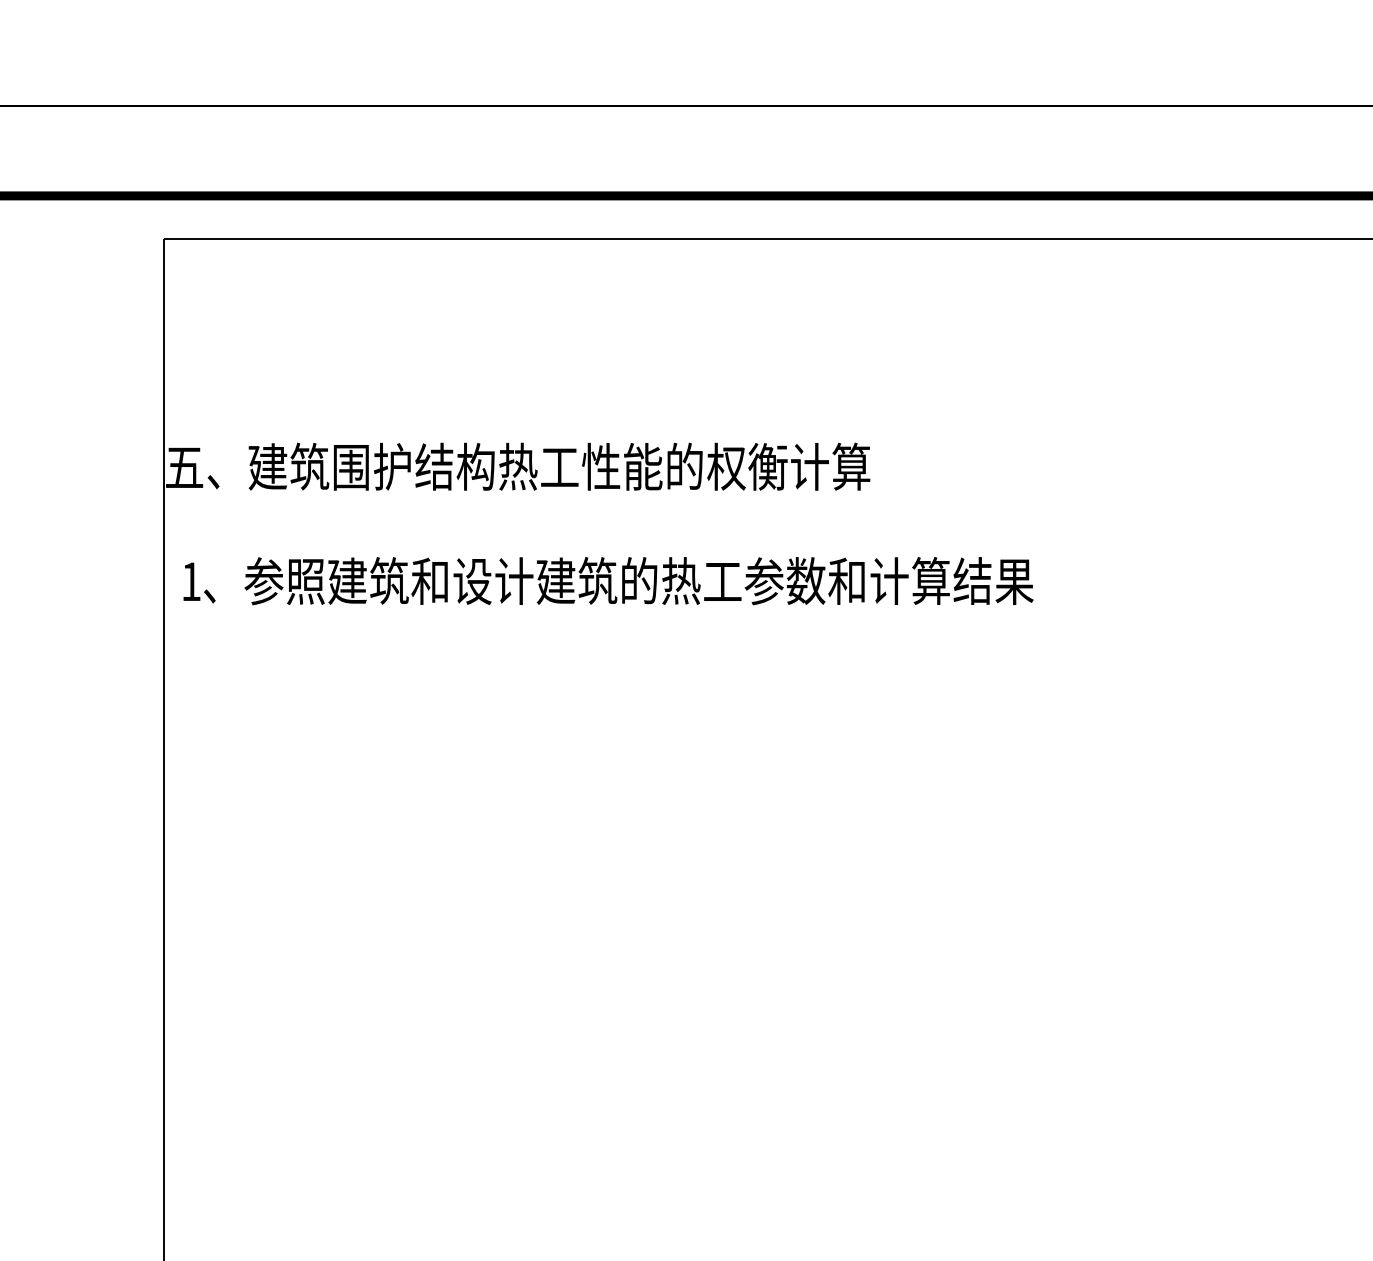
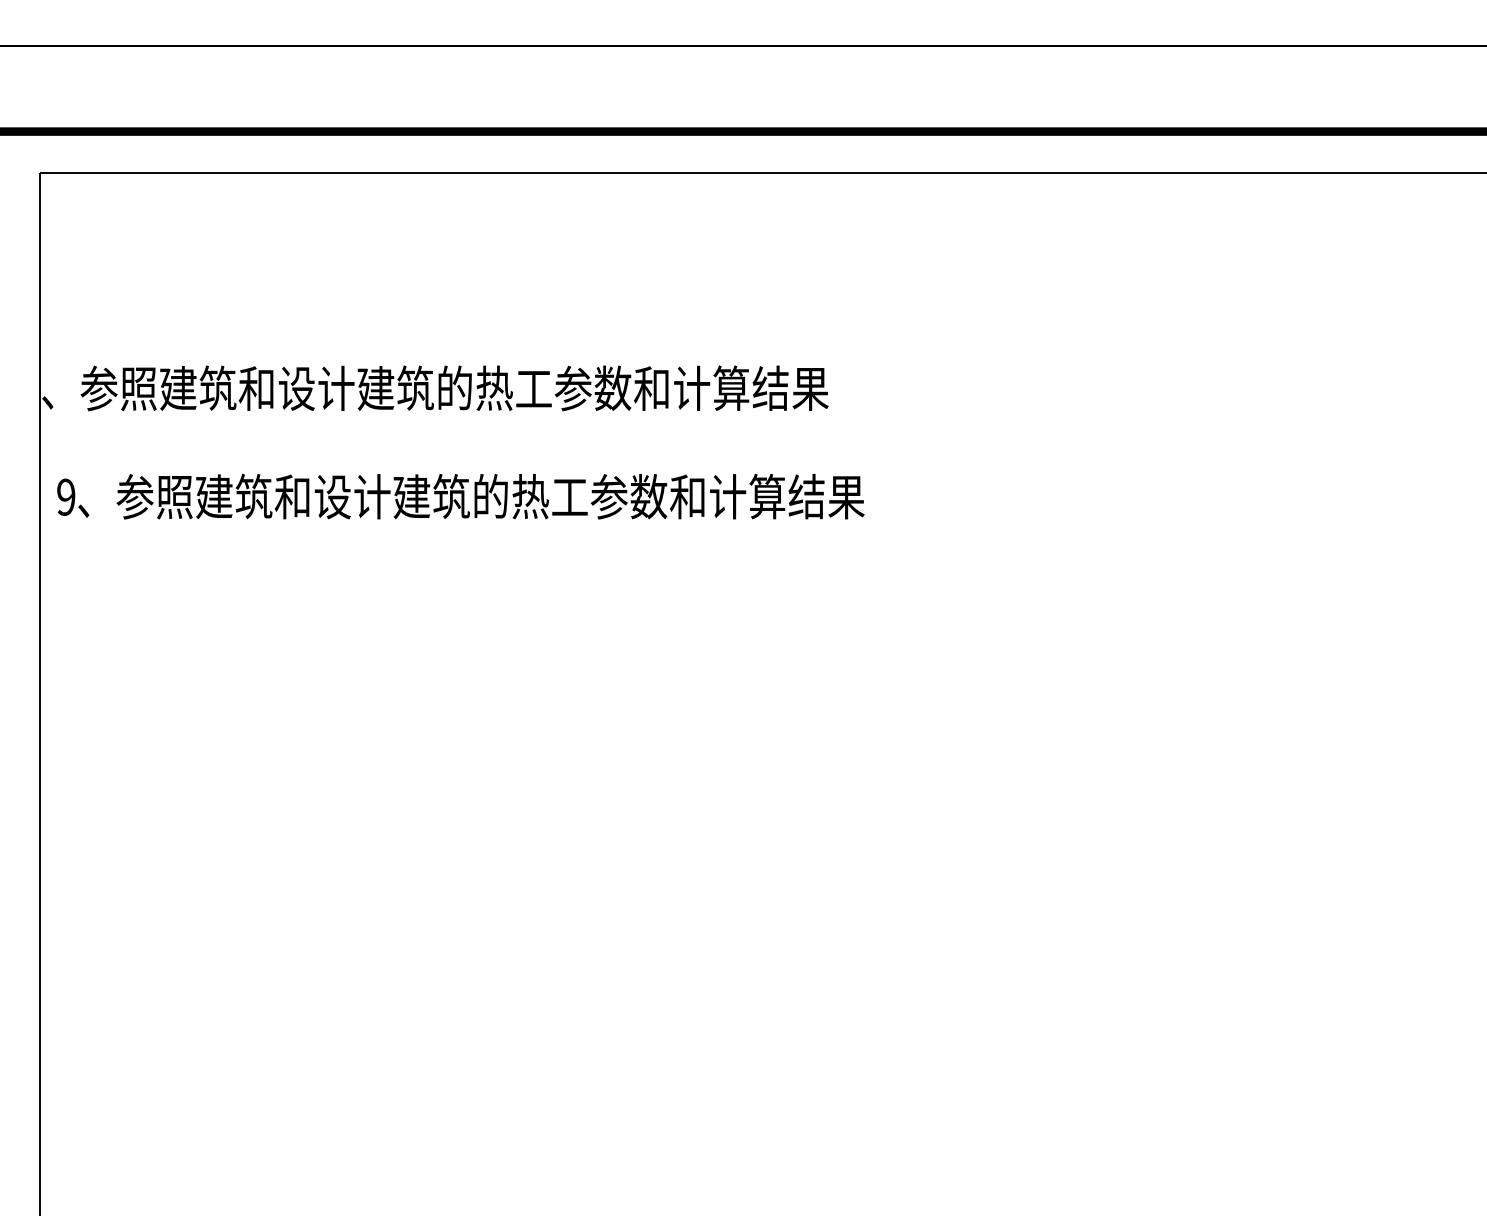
text: (580, 466) -> (435, 388), 五、建筑围护结构热工性能的权衡计算 -> 、参照建筑和设计建筑的热工参数和计算结果
text: (191, 580) -> (66, 496), 1 -> 9

